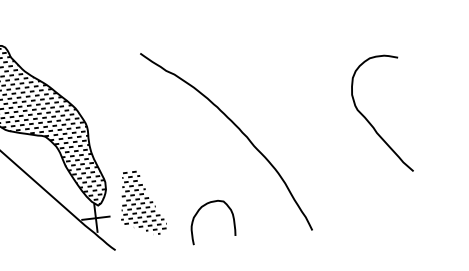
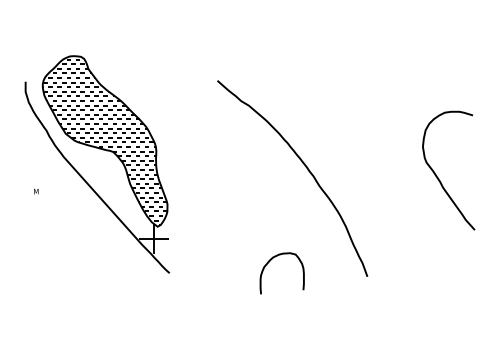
part: (142, 203) -> (201, 229), size x0.7
curve: (199, 211) -> (270, 261), moved

